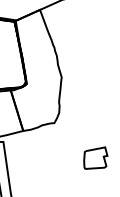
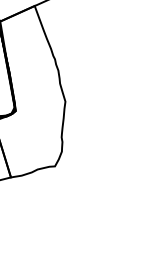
part: (95, 157) -> (113, 215), removed

